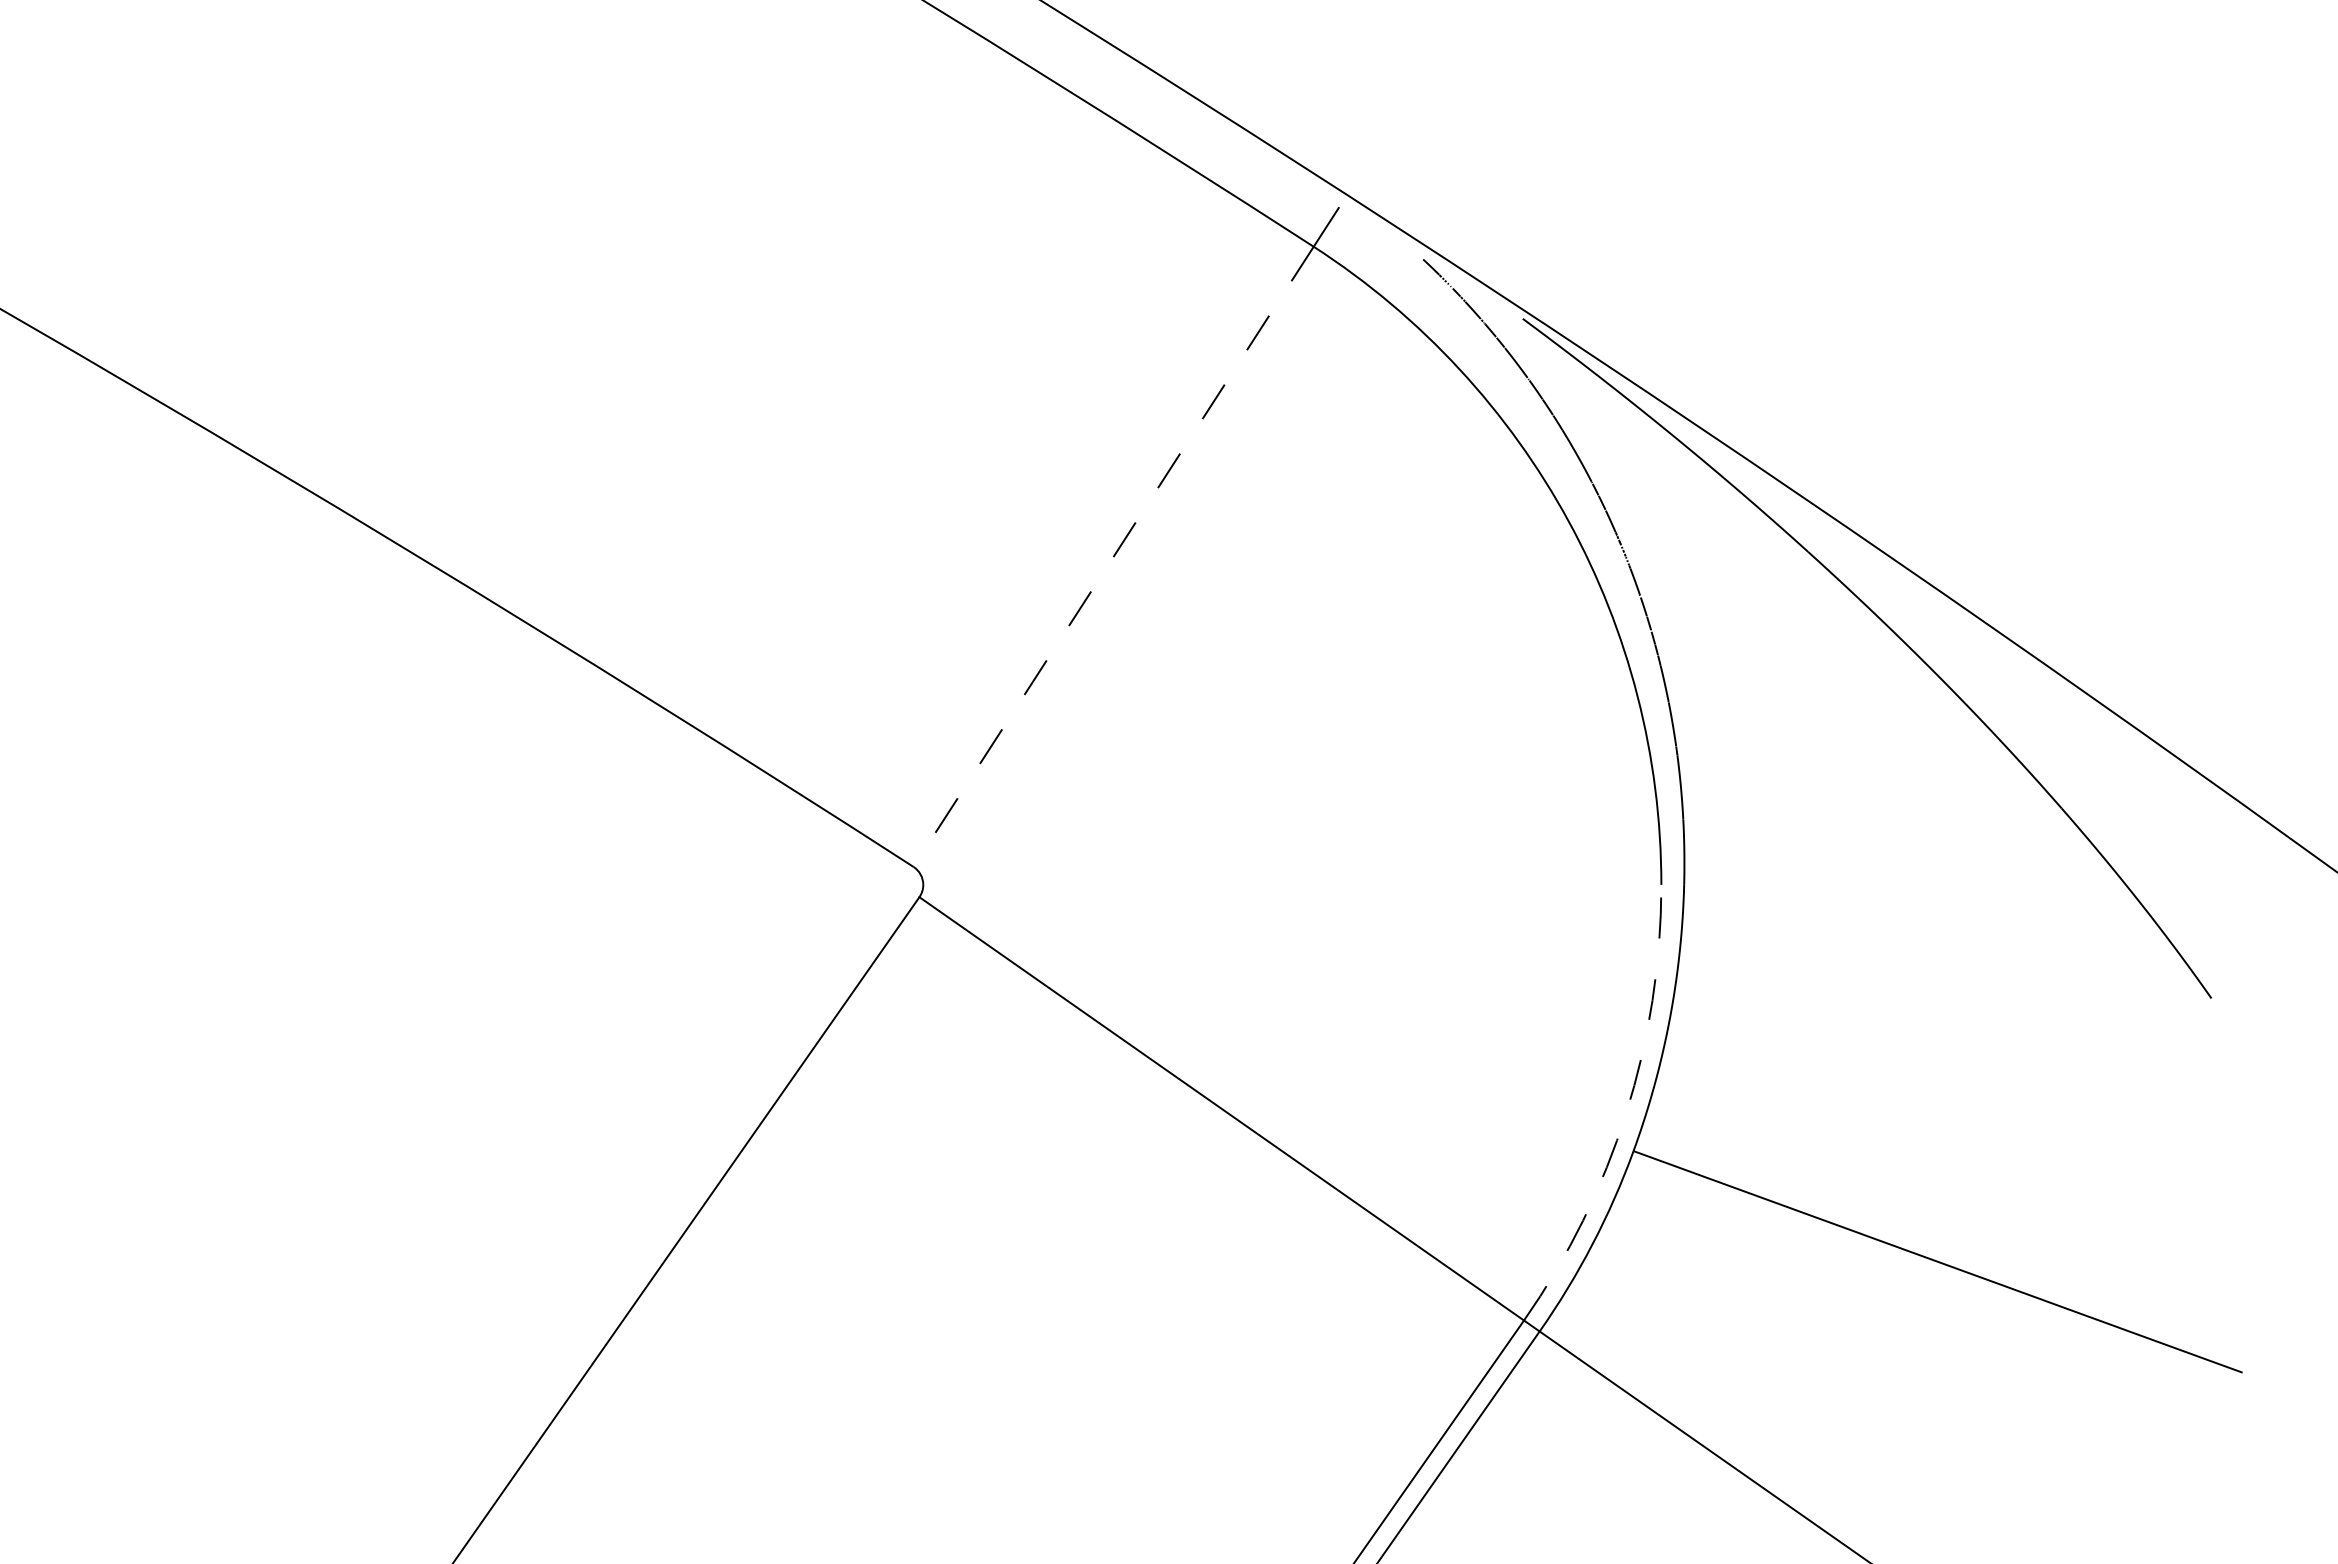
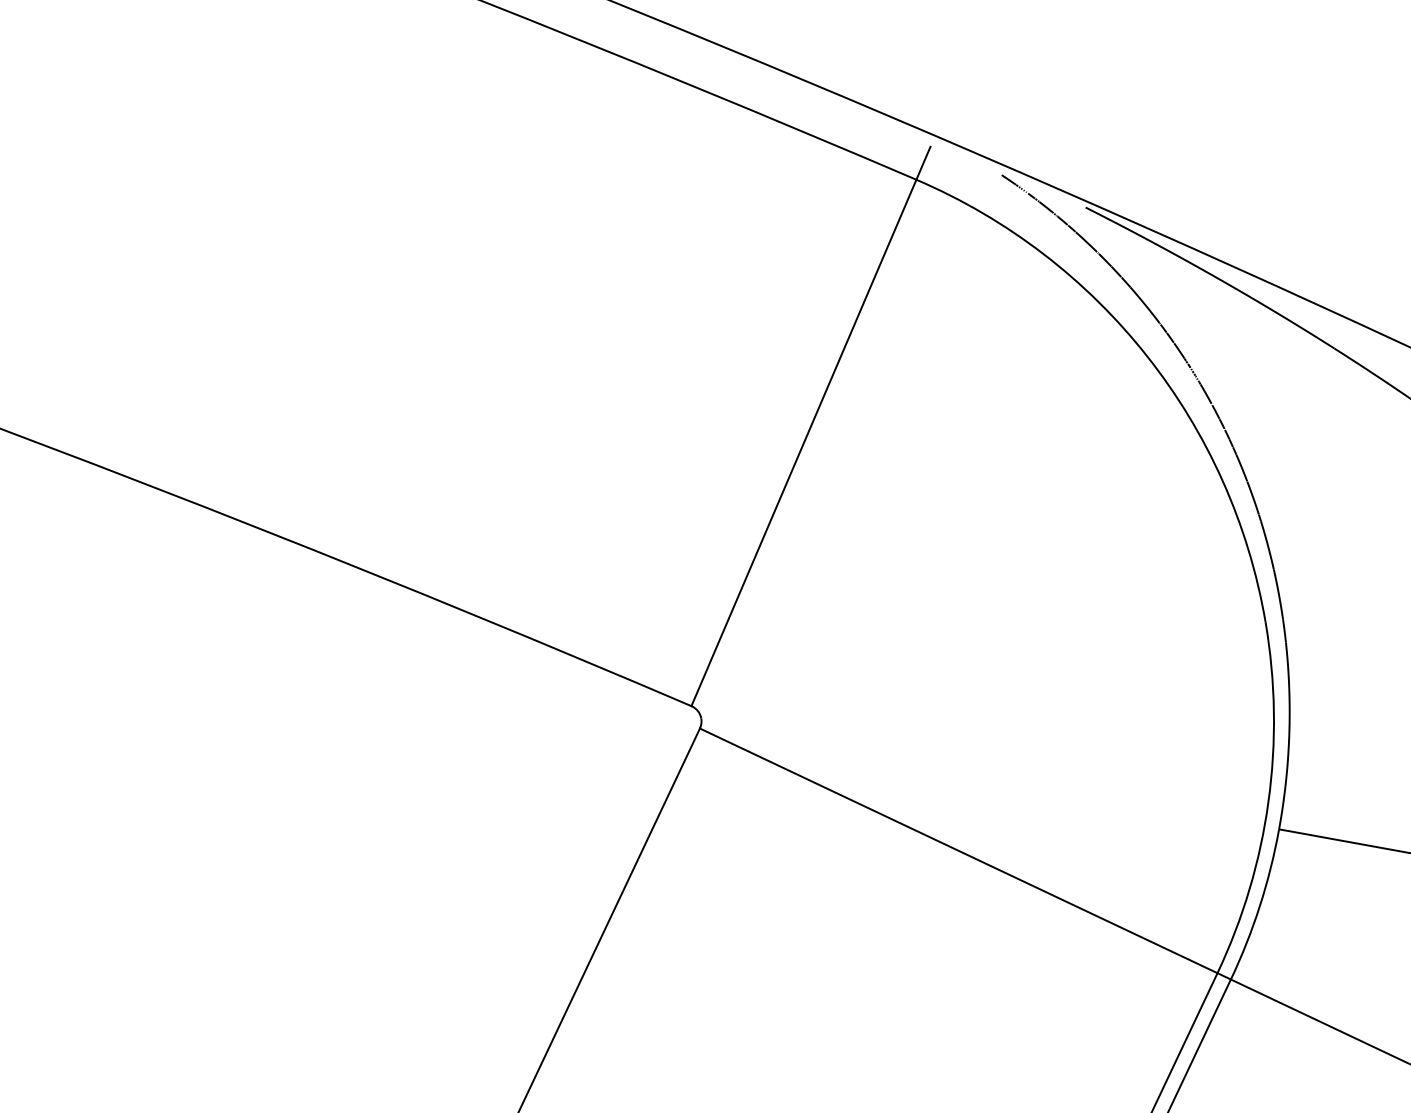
line: (1113, 557) -> (803, 443), dashed -> solid
arc: (1626, 1113) -> (1268, 801), dashed -> solid

